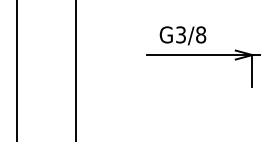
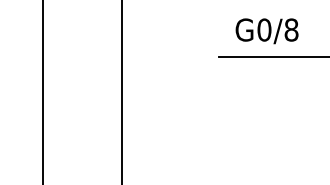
text: (181, 34) -> (265, 29), G3/8 -> G0/8

